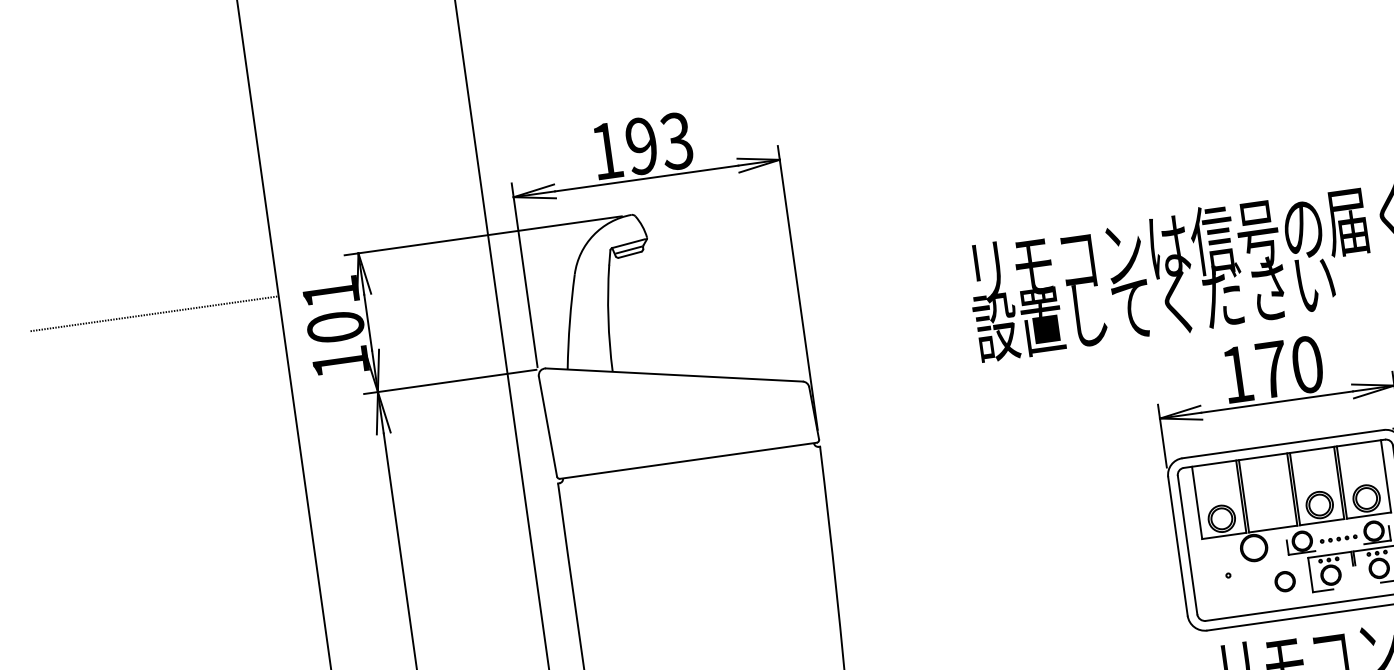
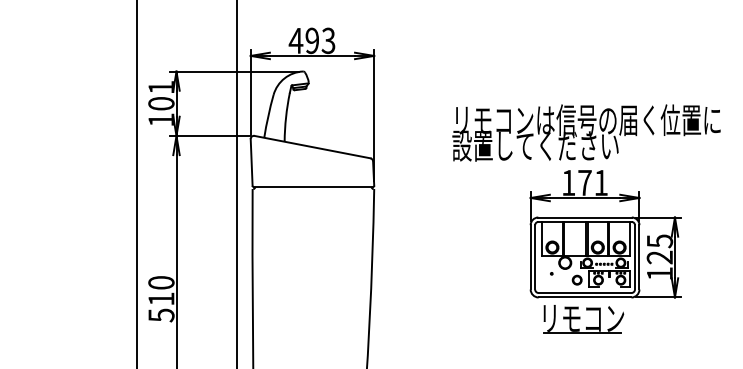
text: (605, 150) -> (295, 40), 193 -> 493
line: (153, 314) -> (79, 86), removed
text: (1305, 364) -> (600, 182), 170 -> 171

